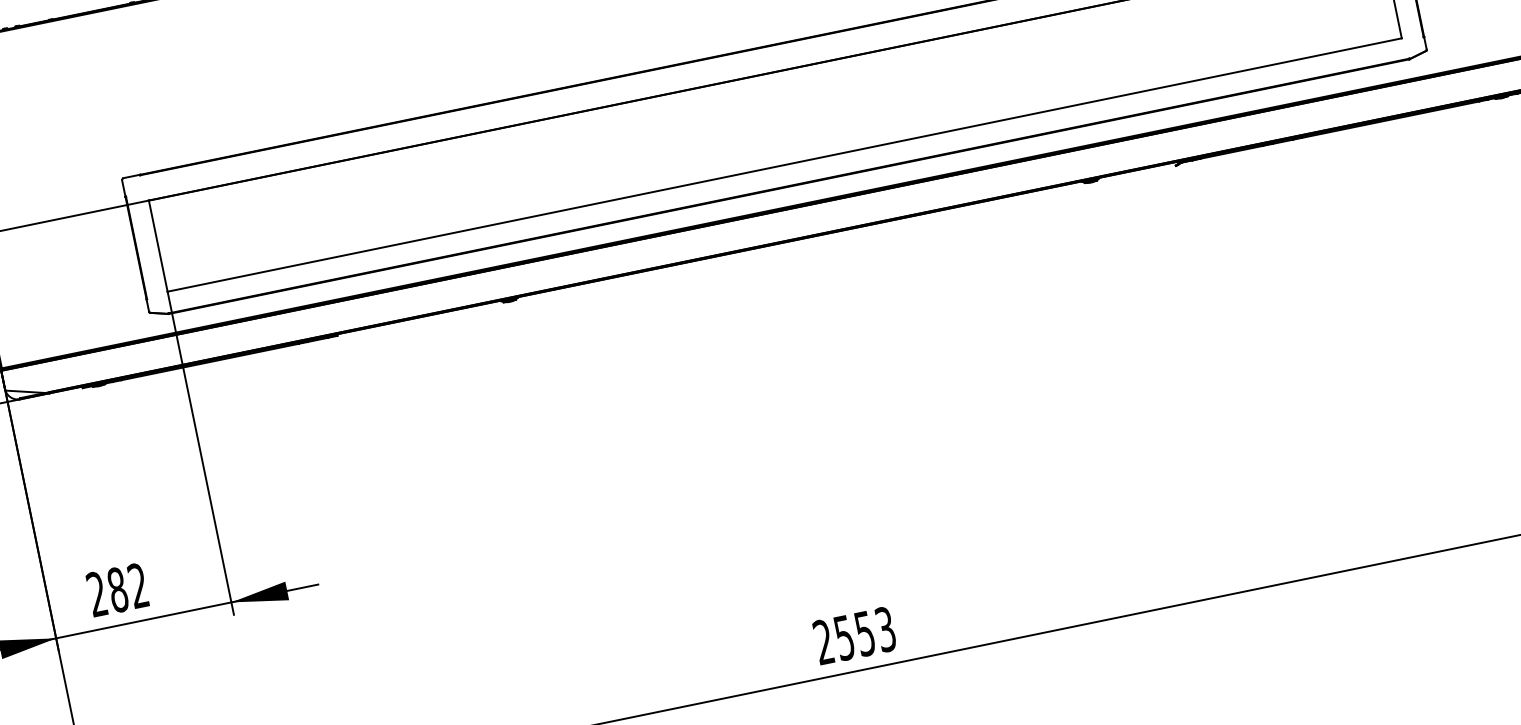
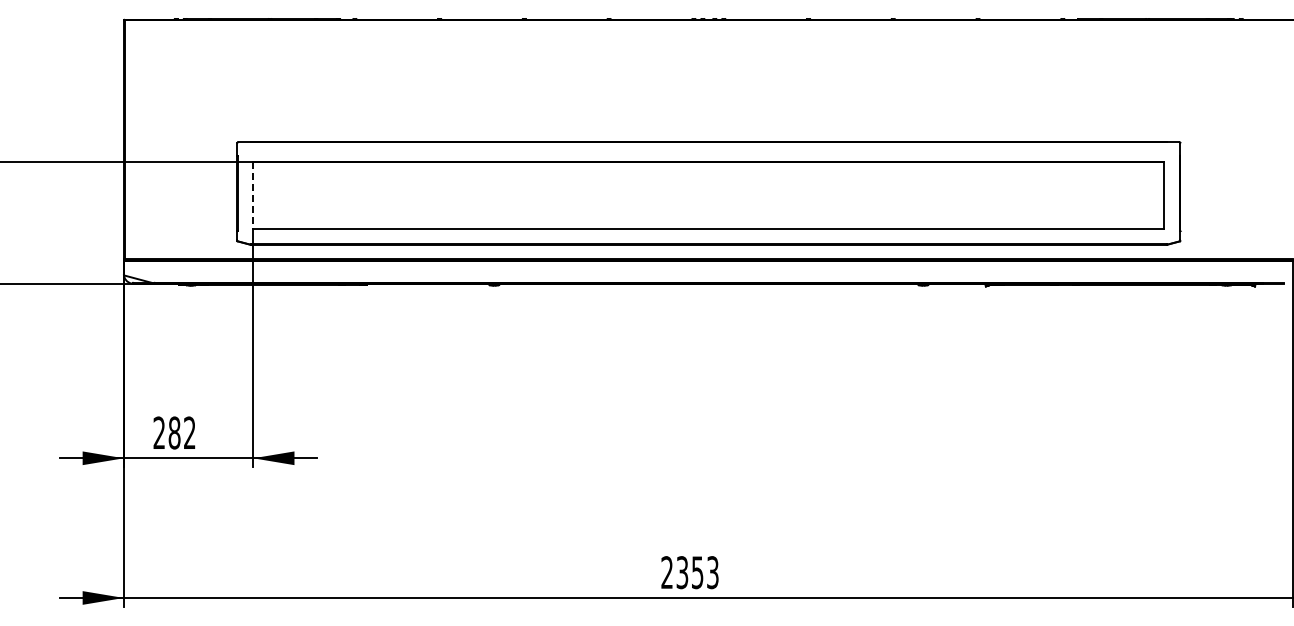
line: (158, 246) -> (253, 195), solid -> dashed
text: (844, 637) -> (682, 572), 2553 -> 2353

